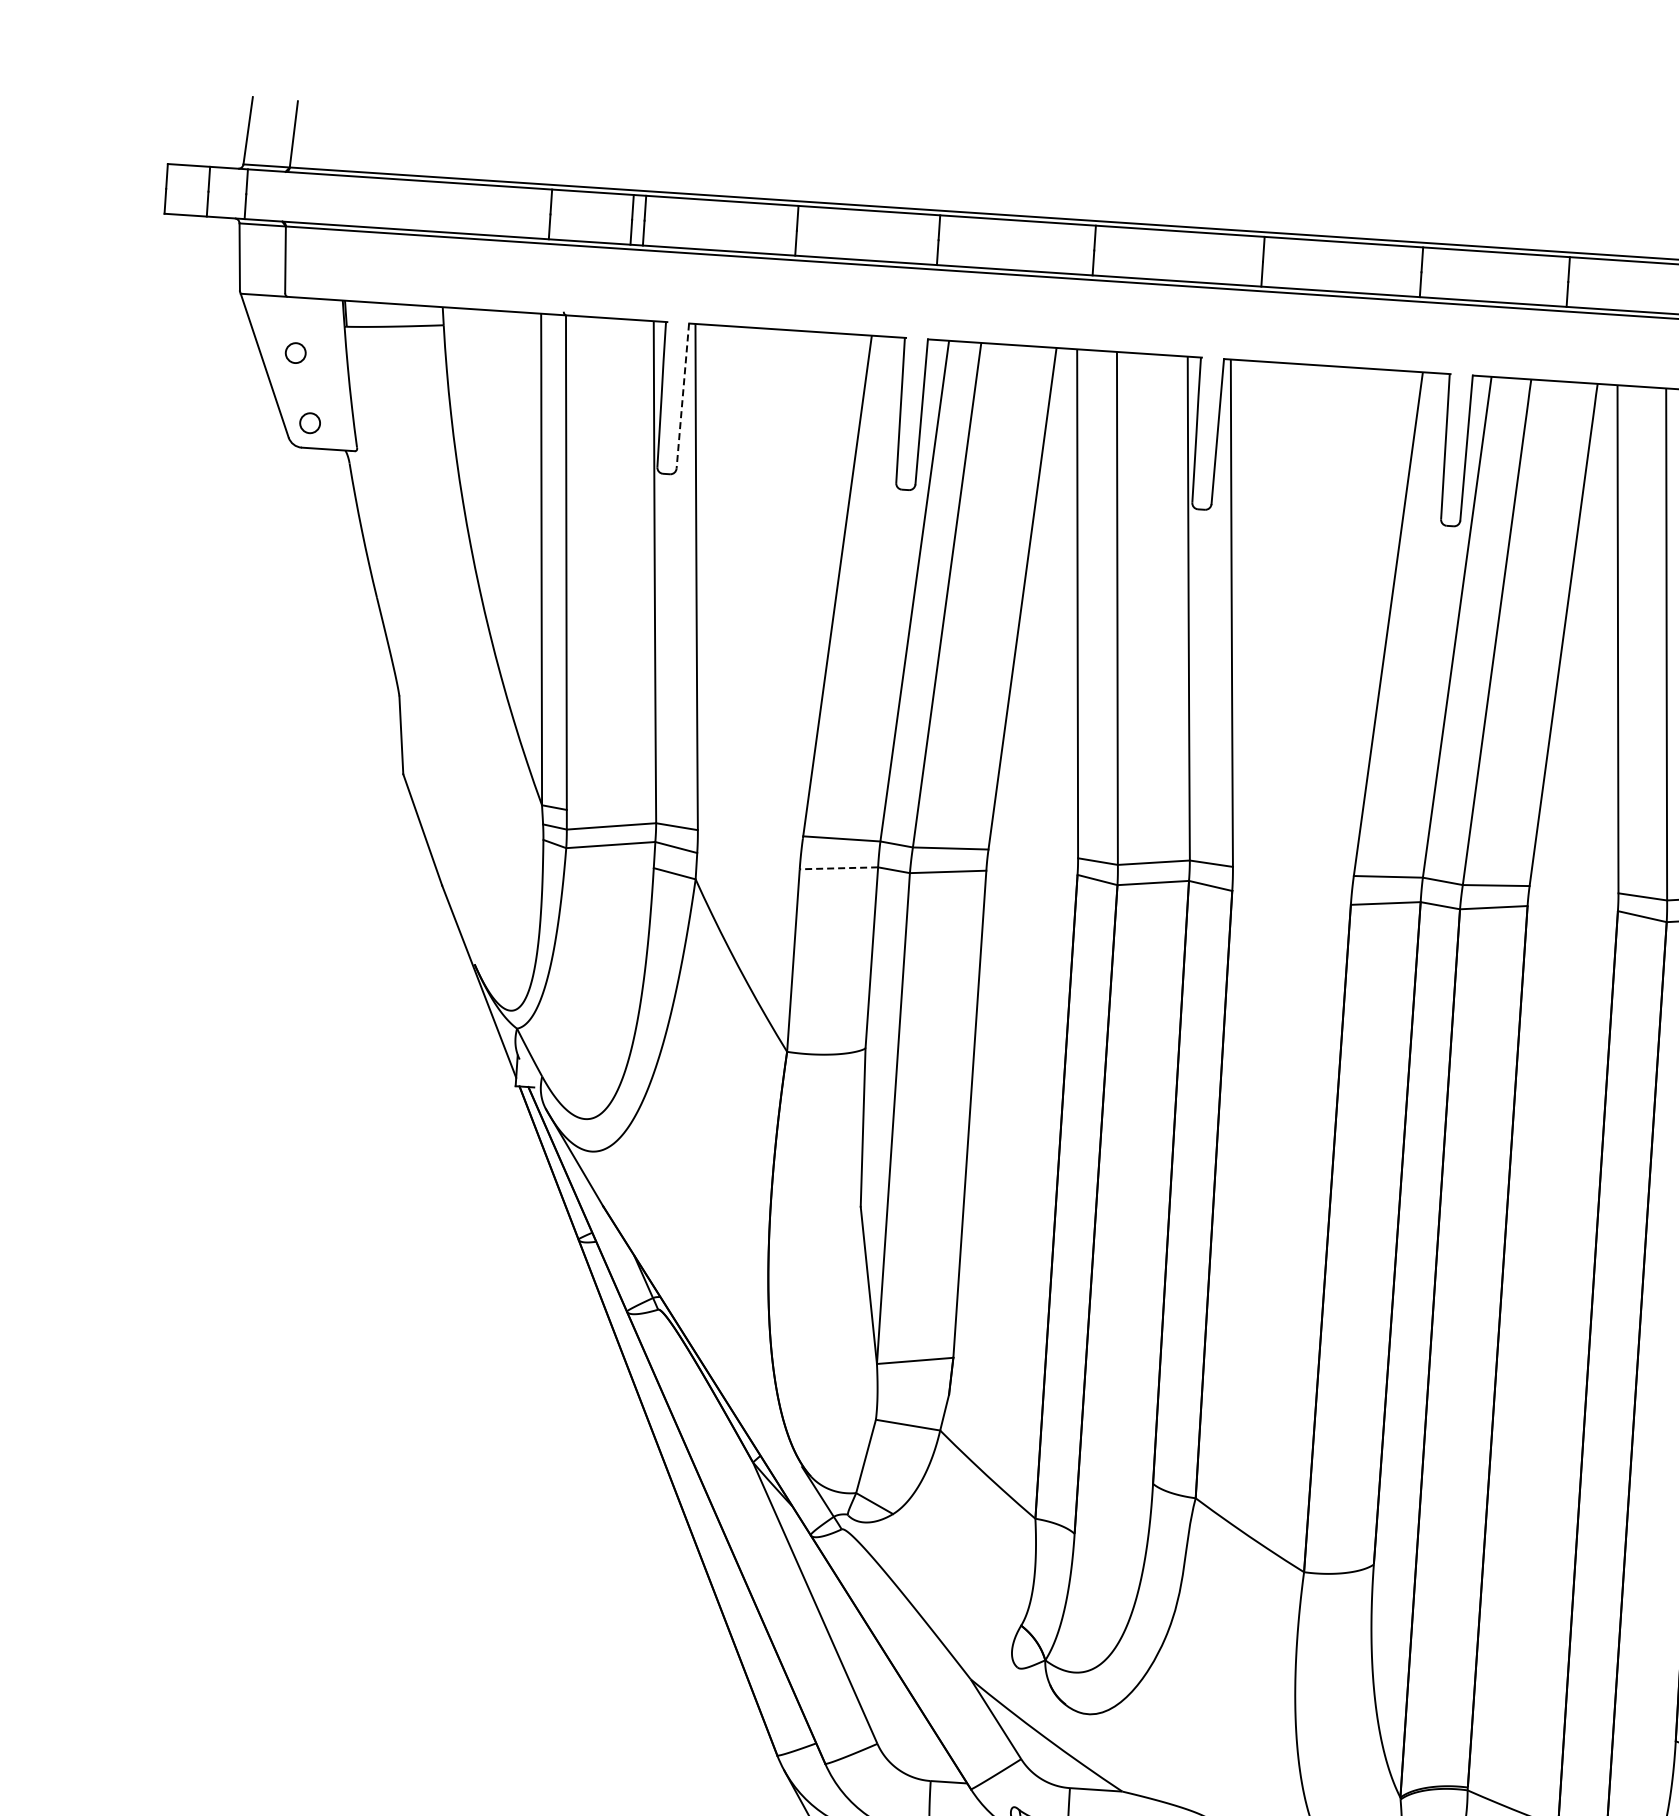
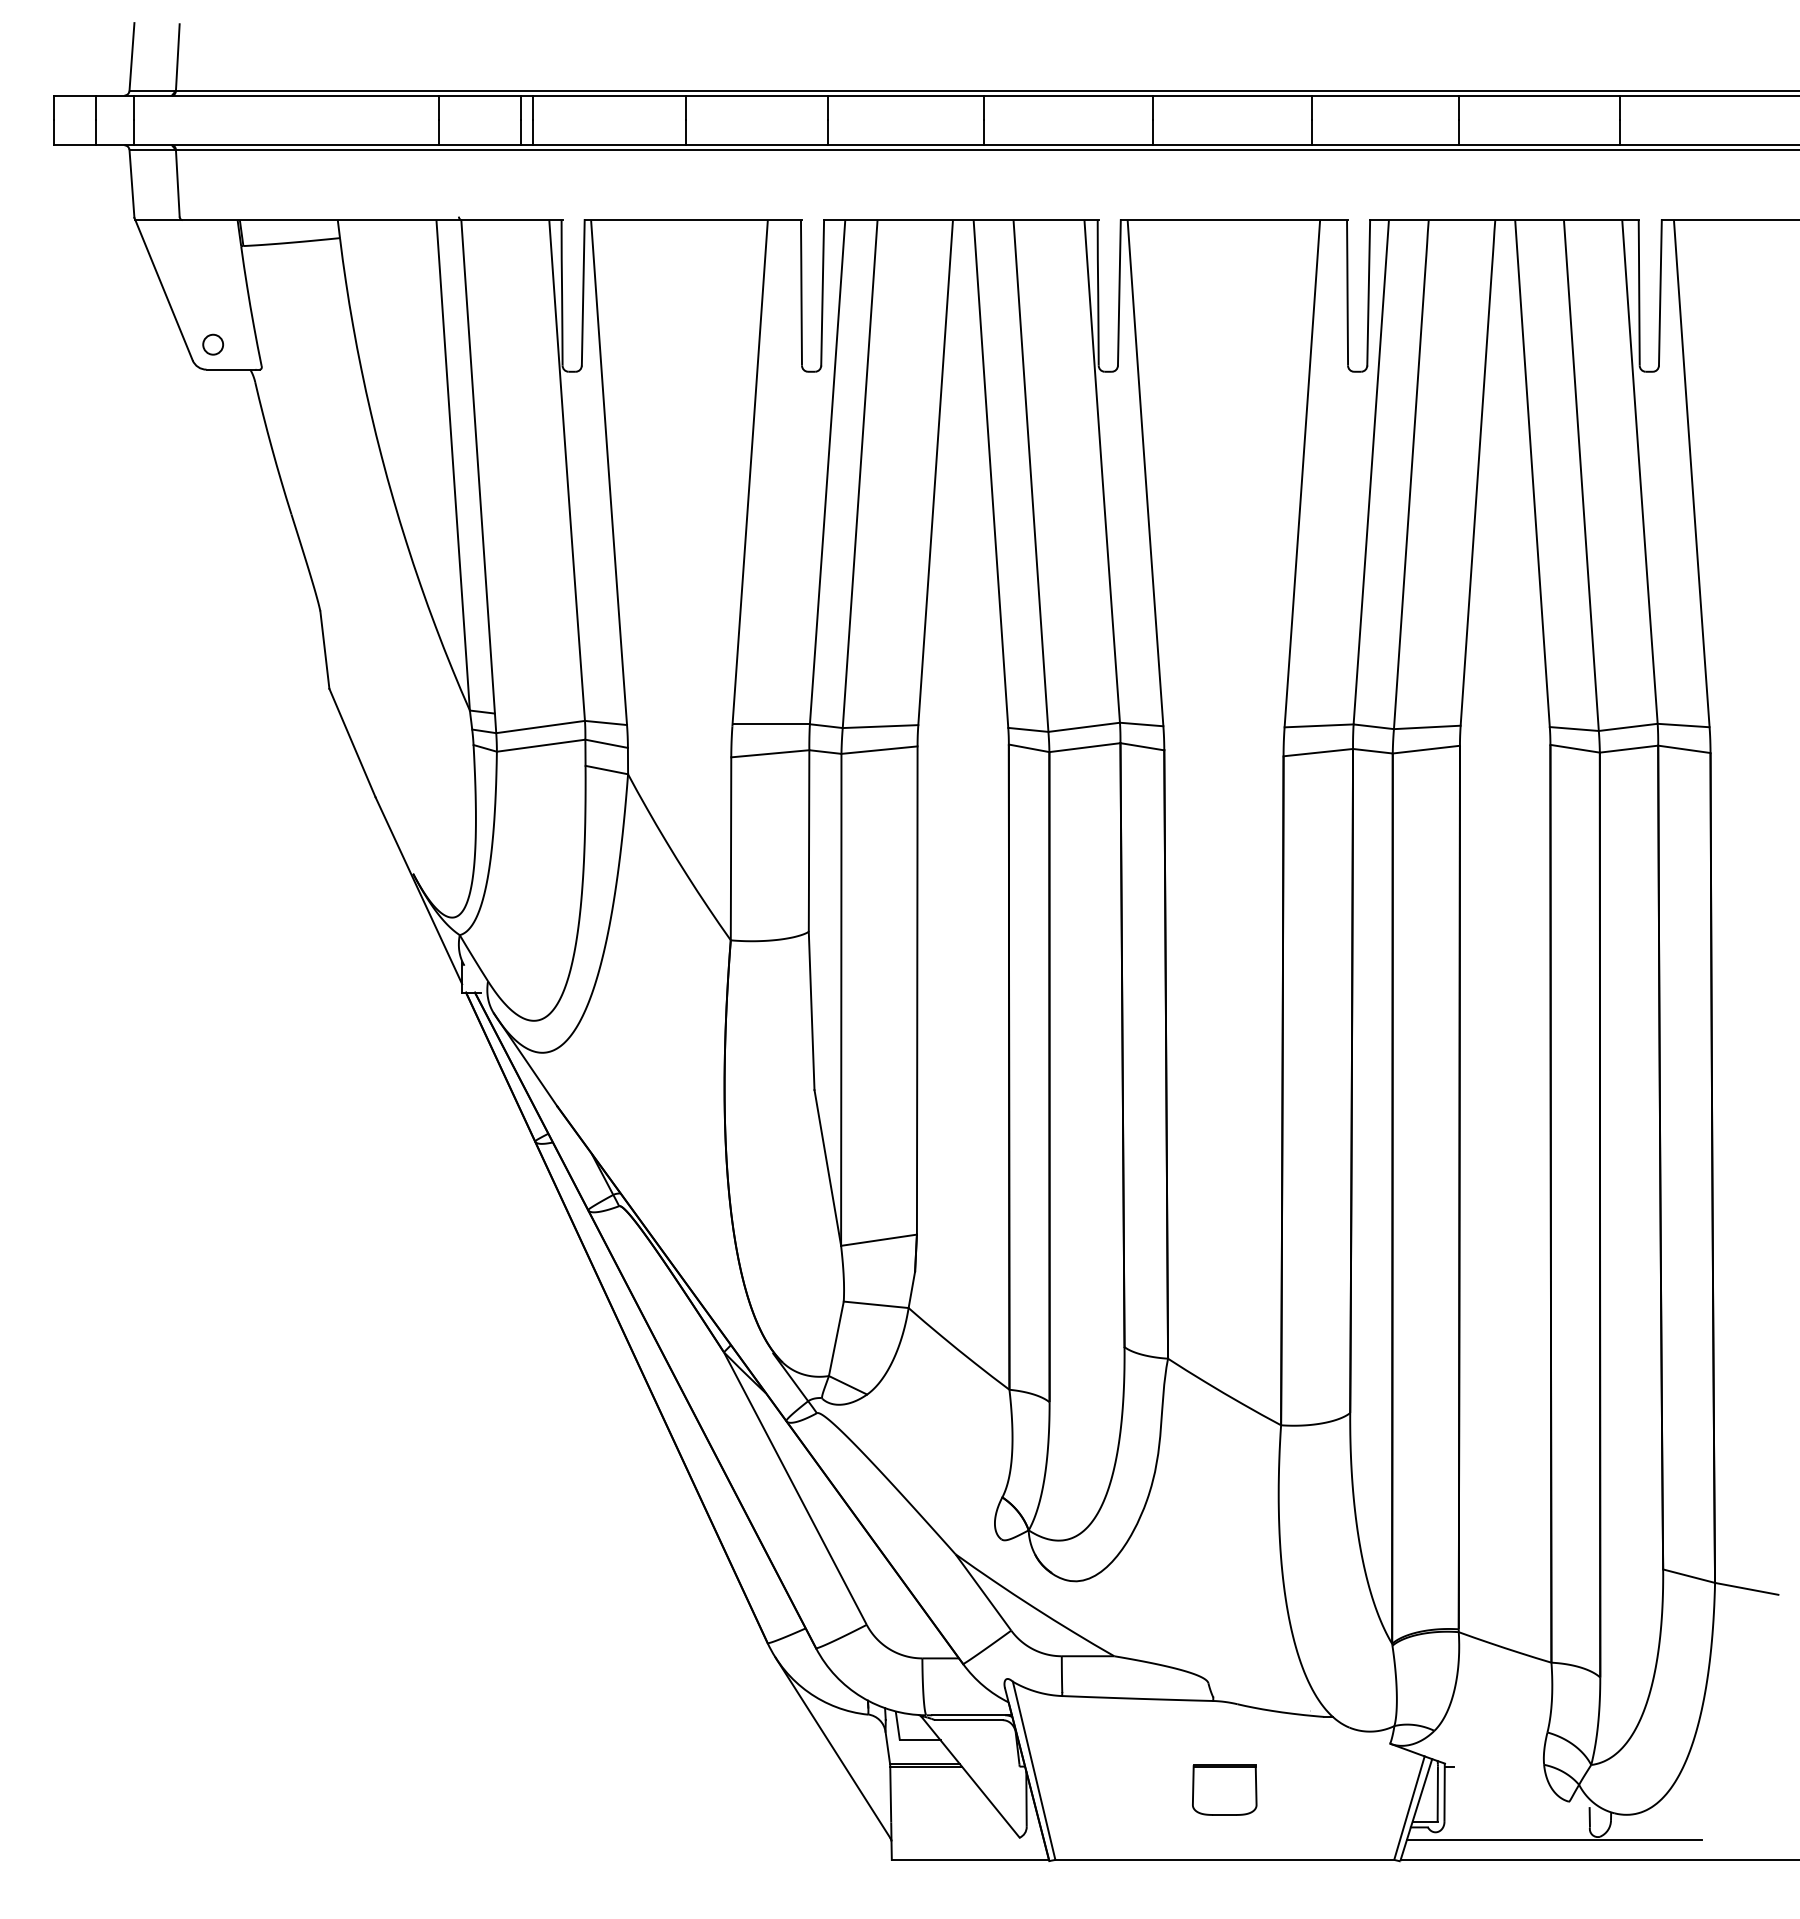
circle: (295, 352) -> (193, 275), removed
line: (683, 395) -> (583, 292), dashed -> solid
line: (838, 867) -> (769, 753), dashed -> solid

